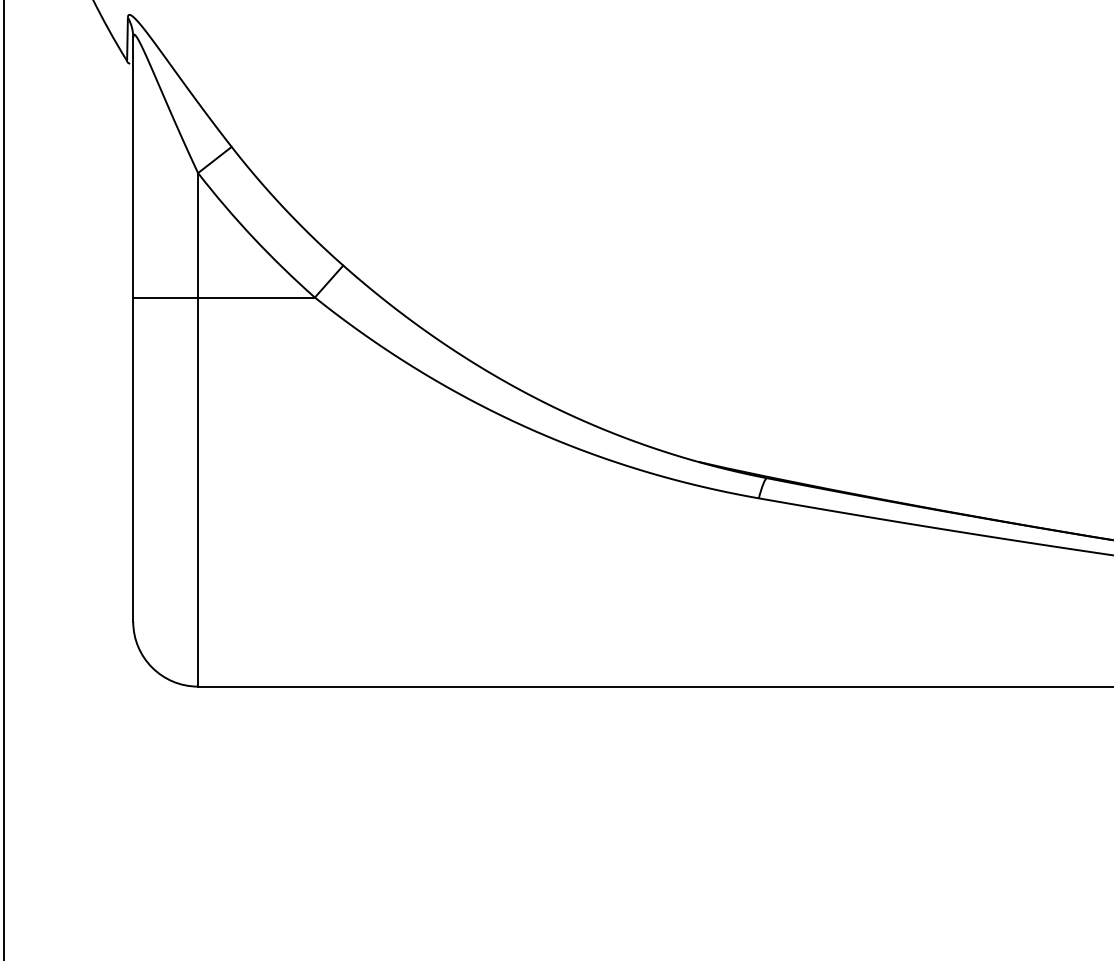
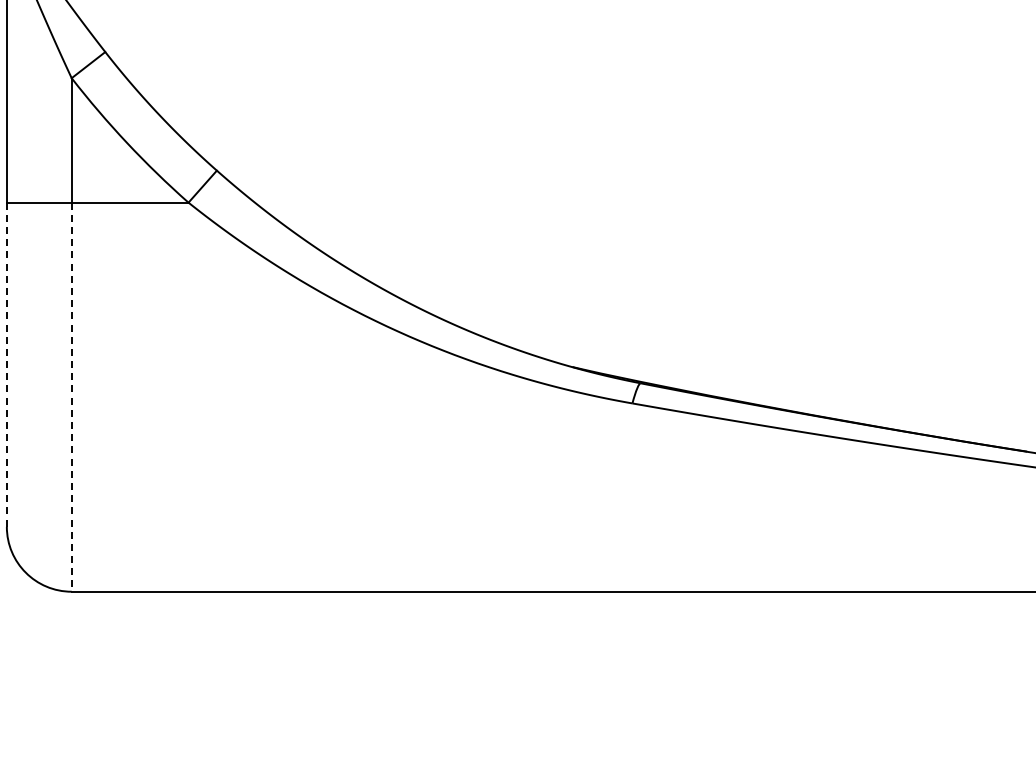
line: (133, 460) -> (7, 365), solid -> dashed
line: (198, 492) -> (72, 397), solid -> dashed

